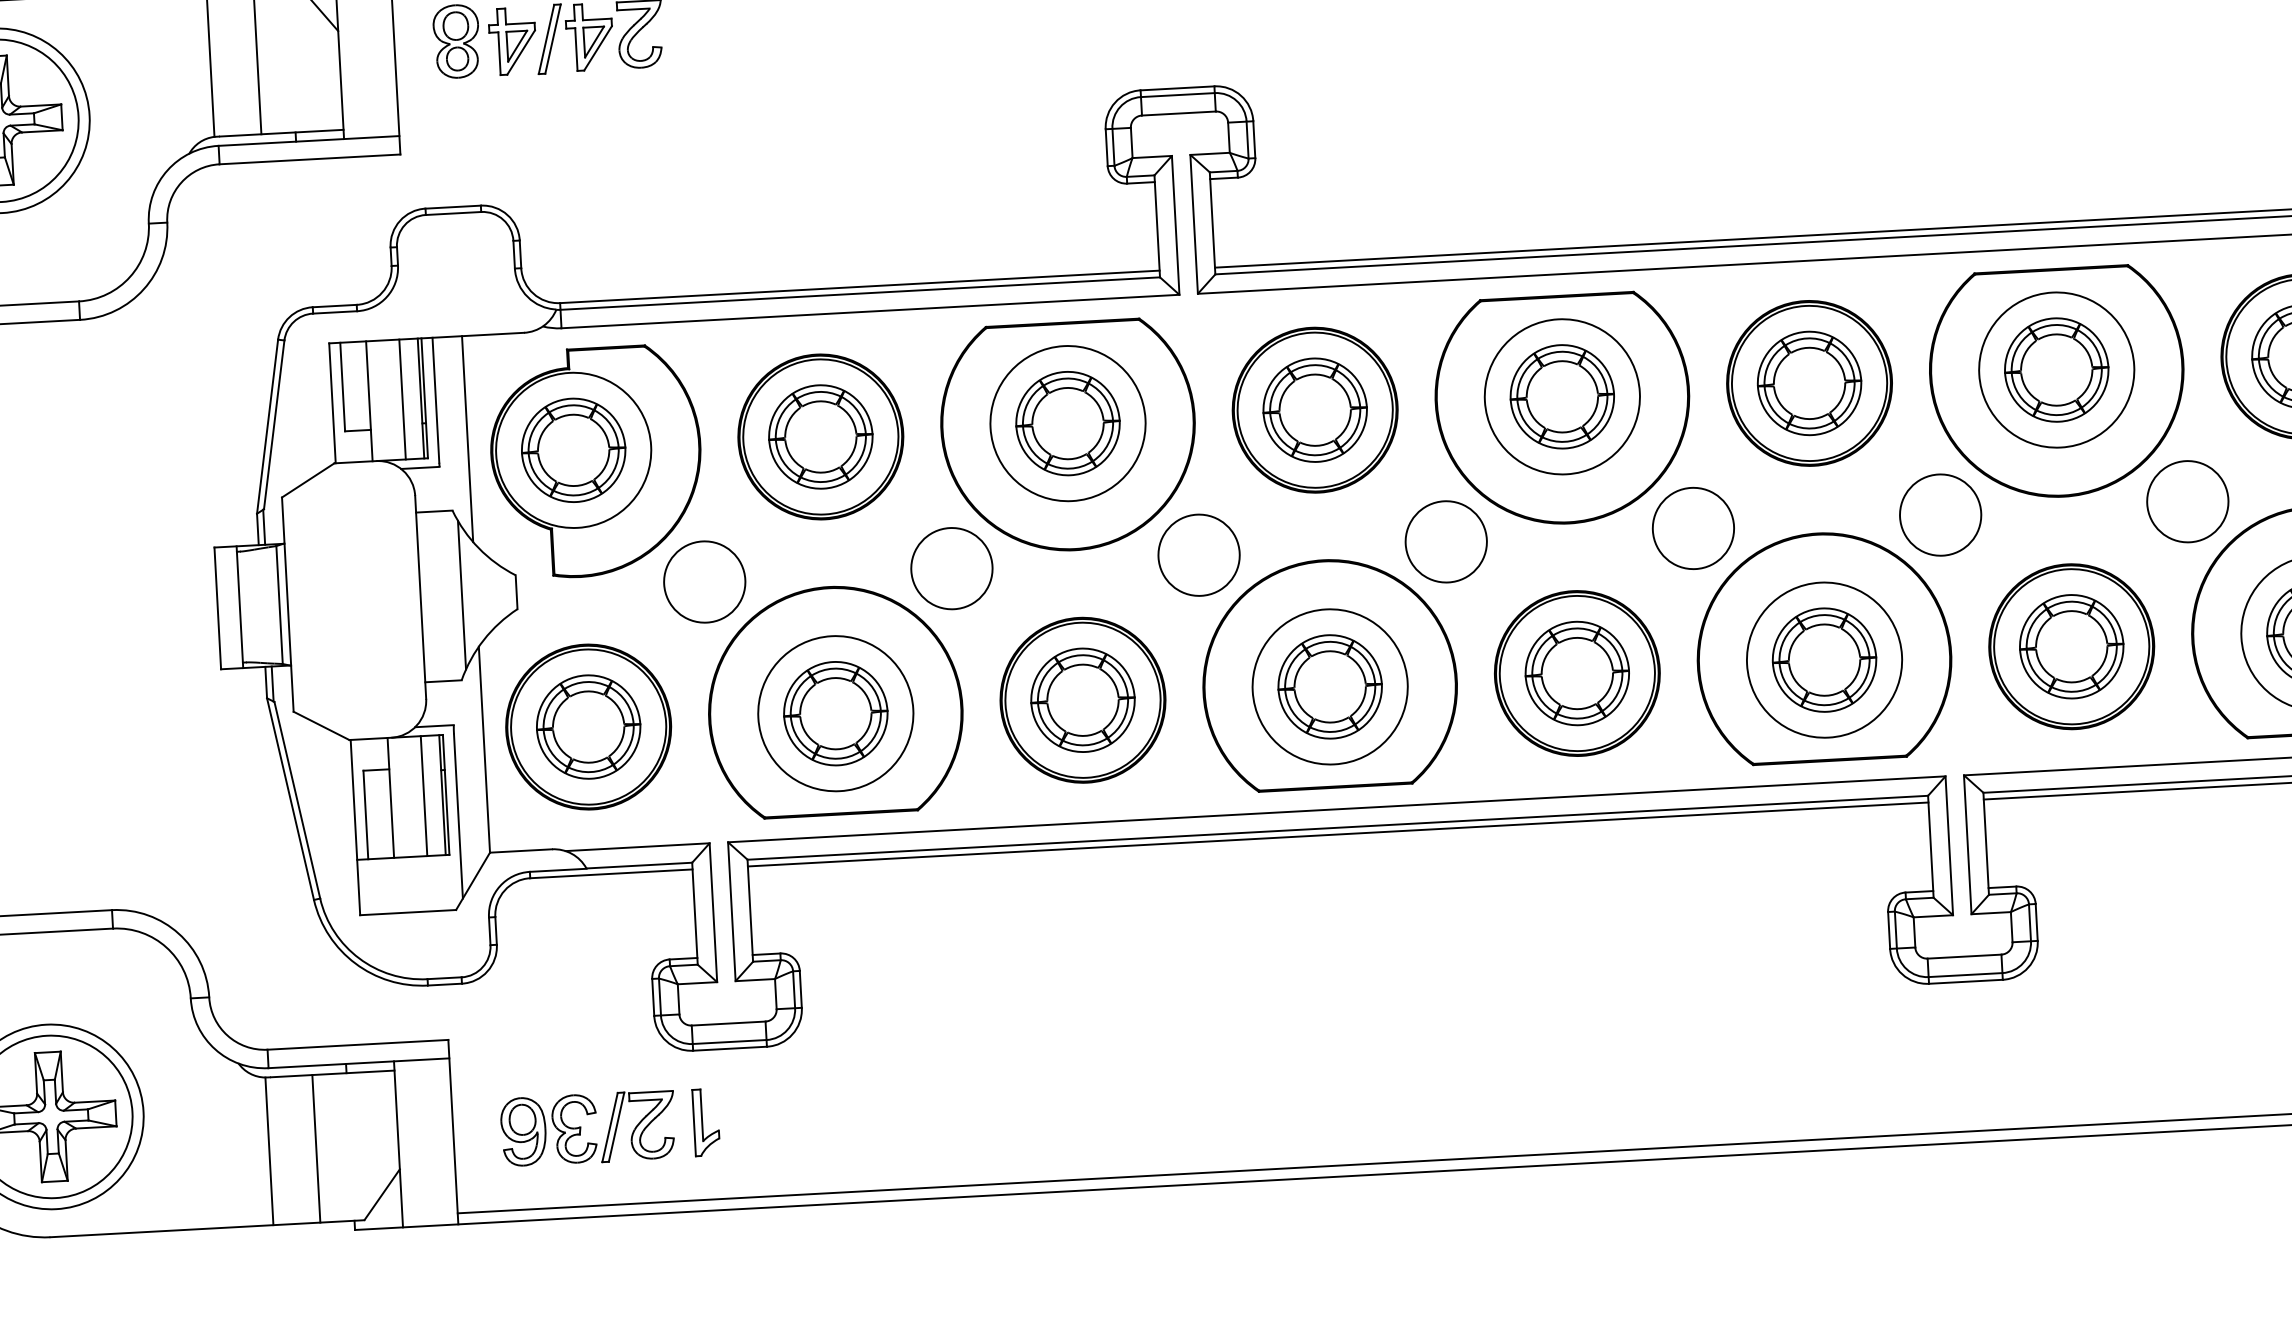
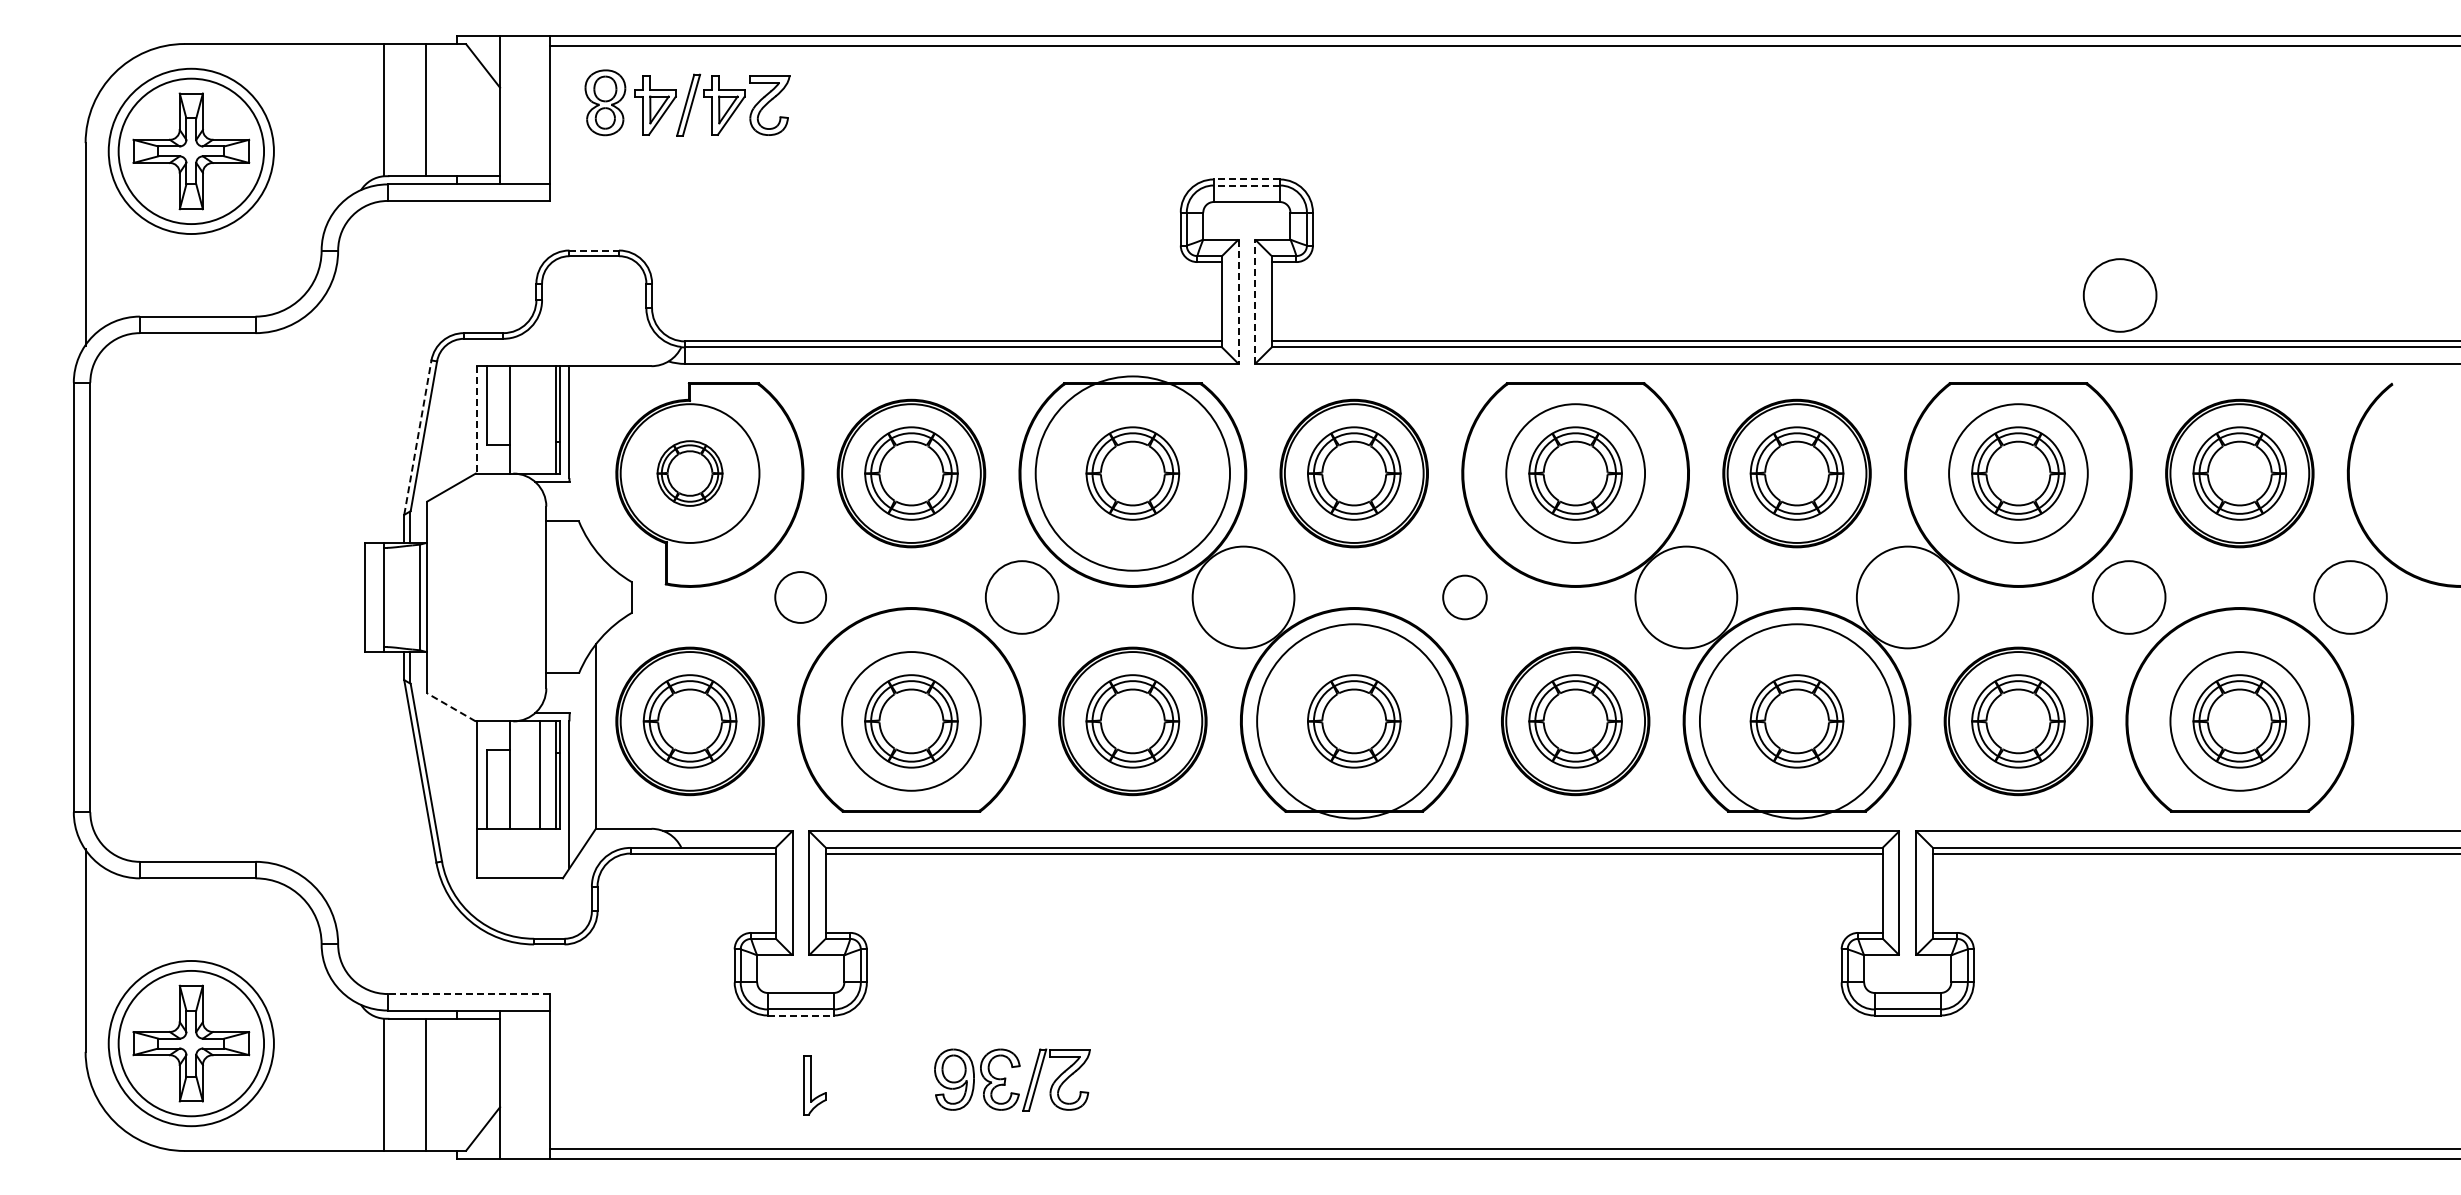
line: (1177, 88) -> (1246, 179), solid -> dashed
line: (1177, 95) -> (1246, 185), solid -> dashed
circle: (2158, 165) -> (2119, 295), added
line: (453, 207) -> (594, 250), solid -> dashed
line: (1194, 224) -> (1255, 301), solid -> dashed
line: (1175, 226) -> (1238, 302), solid -> dashed
line: (402, 399) -> (539, 419), removed
line: (331, 402) -> (476, 419), solid -> dashed
circle: (1067, 423) -> (1132, 473), size x1.4
line: (267, 426) -> (417, 437), solid -> dashed
line: (467, 439) -> (595, 458), removed
part: (573, 450) -> (689, 473), size x0.7
circle: (1940, 515) -> (1907, 597), size x1.4
circle: (1693, 528) -> (1686, 597), size x1.4
circle: (1445, 541) -> (1464, 597), size x0.6
circle: (1199, 555) -> (1243, 597), size x1.4
circle: (704, 582) -> (800, 597), size x0.7
line: (462, 595) -> (583, 597), removed
circle: (1823, 660) -> (1796, 721), size x1.4
circle: (1329, 687) -> (1353, 721), size x1.4
line: (321, 725) -> (451, 707), solid -> dashed
line: (357, 1045) -> (468, 994), solid -> dashed
line: (730, 1048) -> (801, 1015), solid -> dashed
part: (705, 1122) -> (814, 1085), moved
part: (588, 1128) -> (1012, 1079), moved

